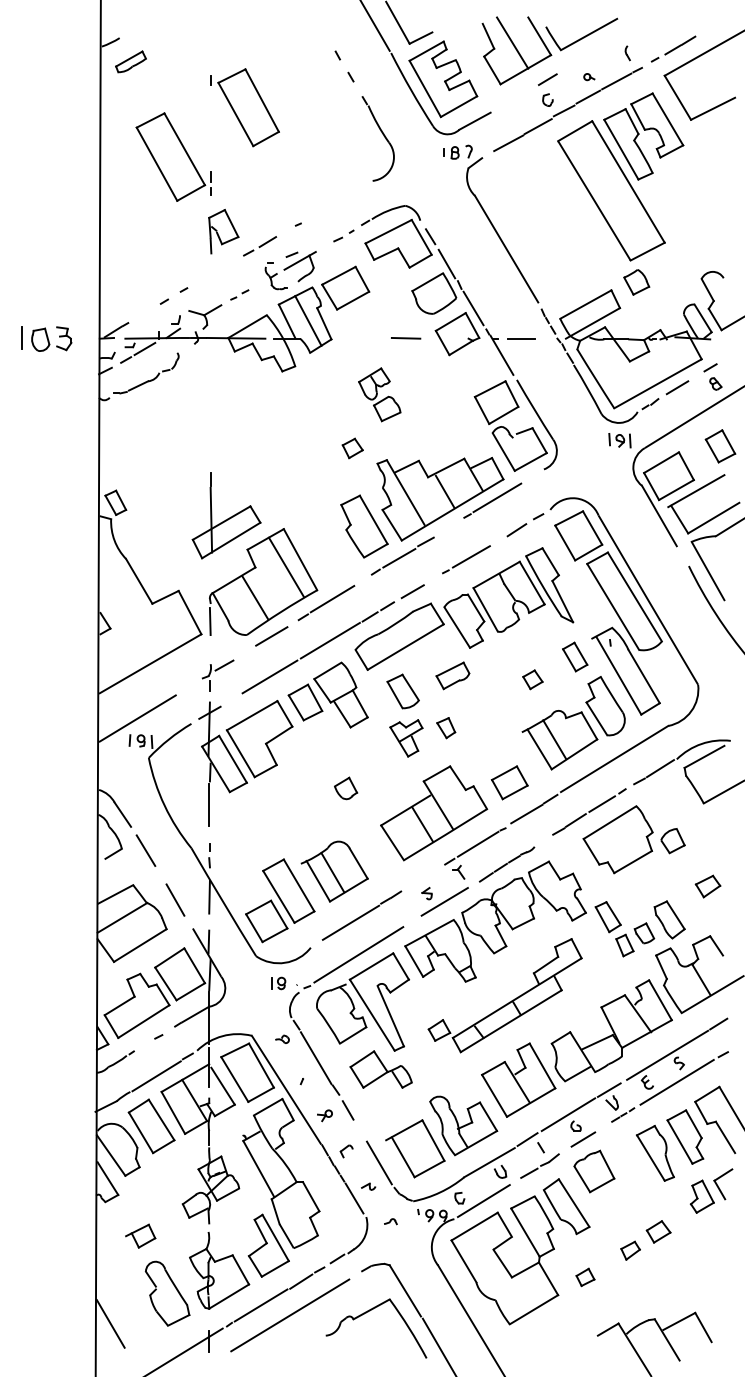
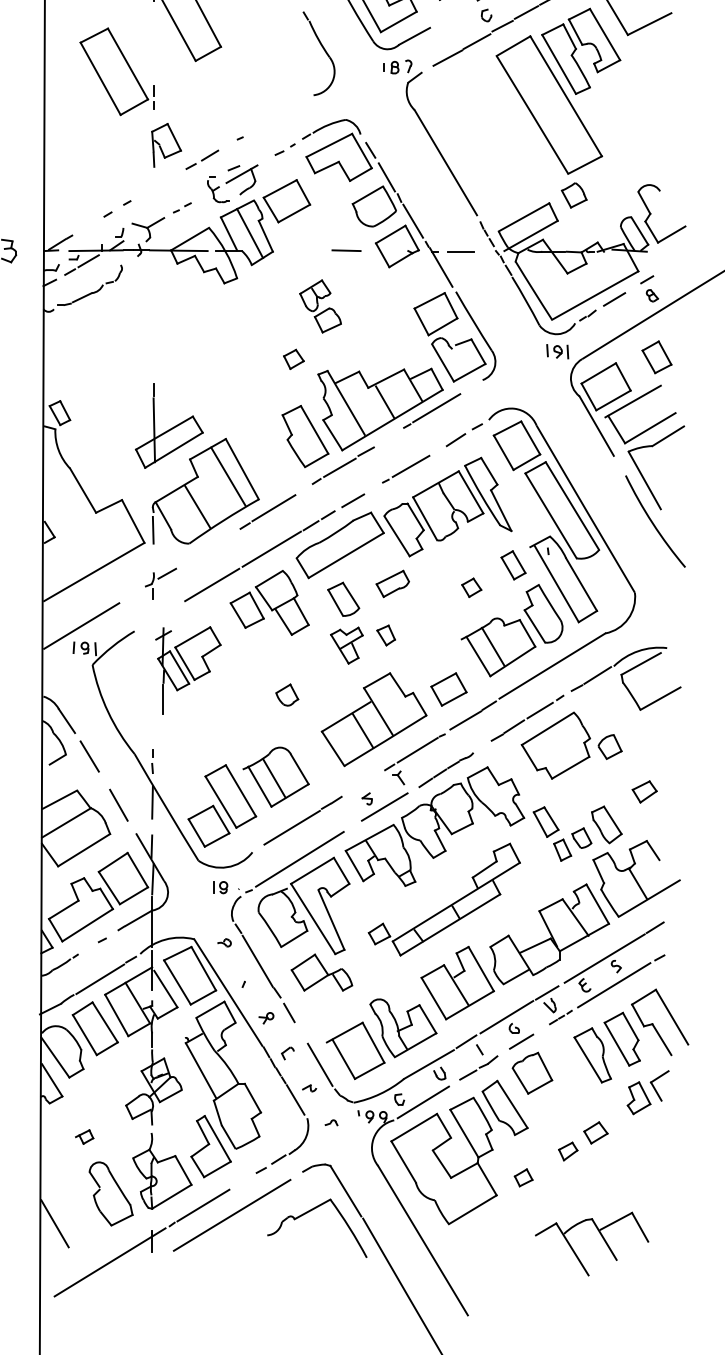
line: (271, 636) -> (213, 545), removed
part: (245, 763) -> (188, 670), size x0.7
part: (140, 1235) -> (84, 1136), size x0.6
line: (301, 1281) -> (243, 1181), removed

